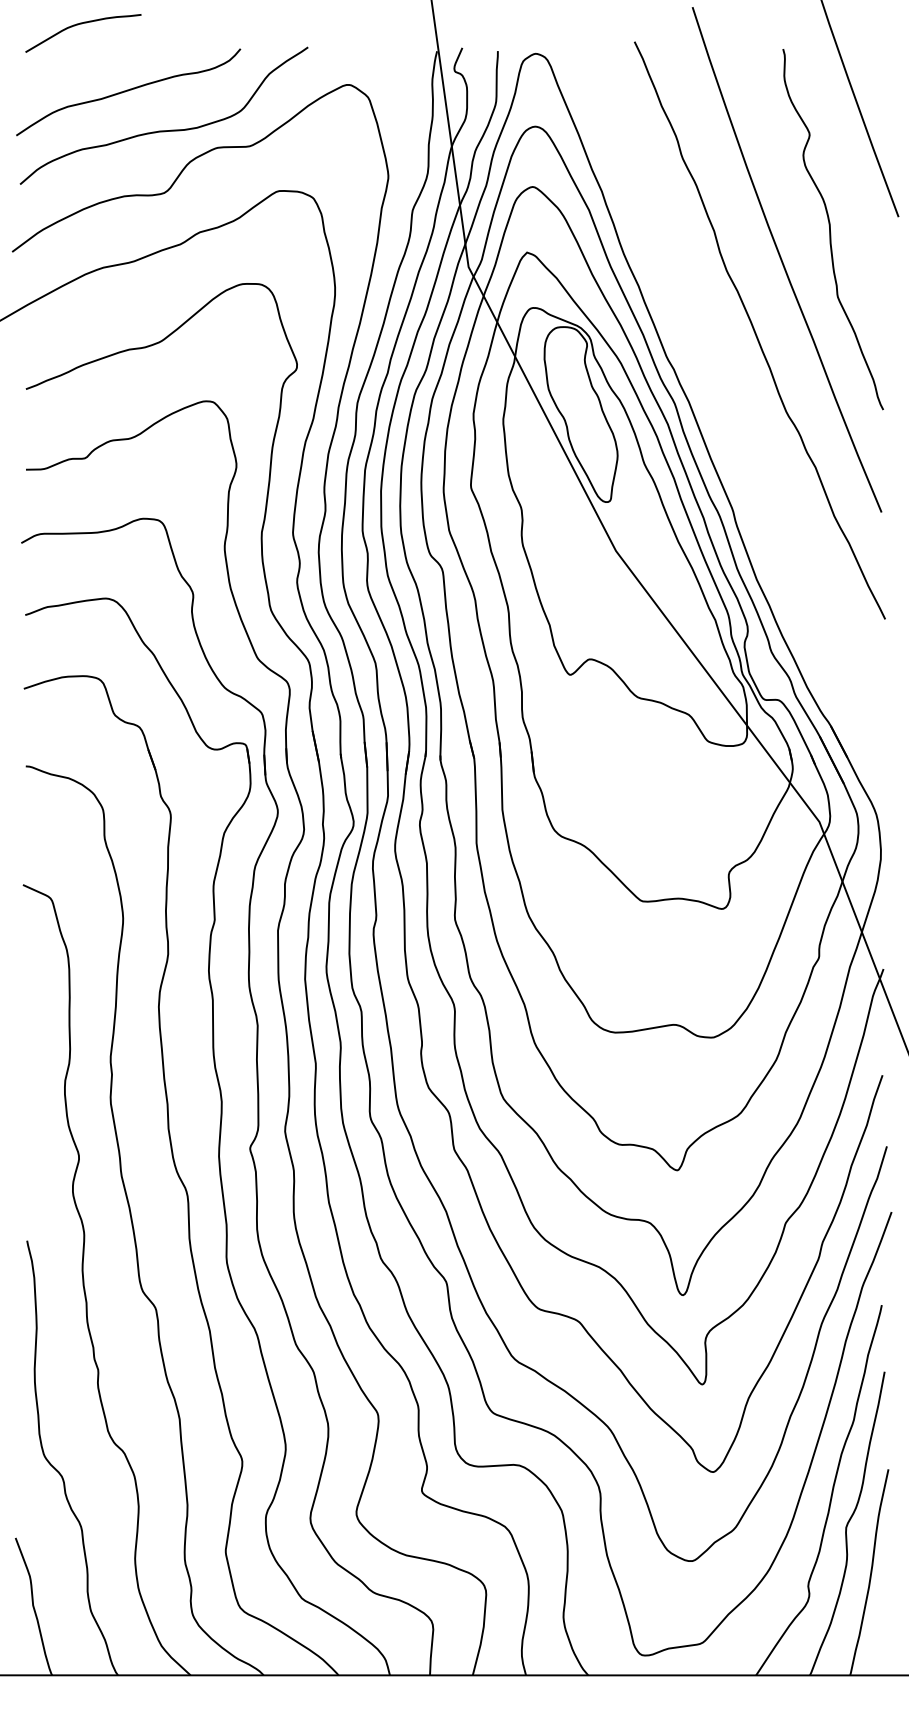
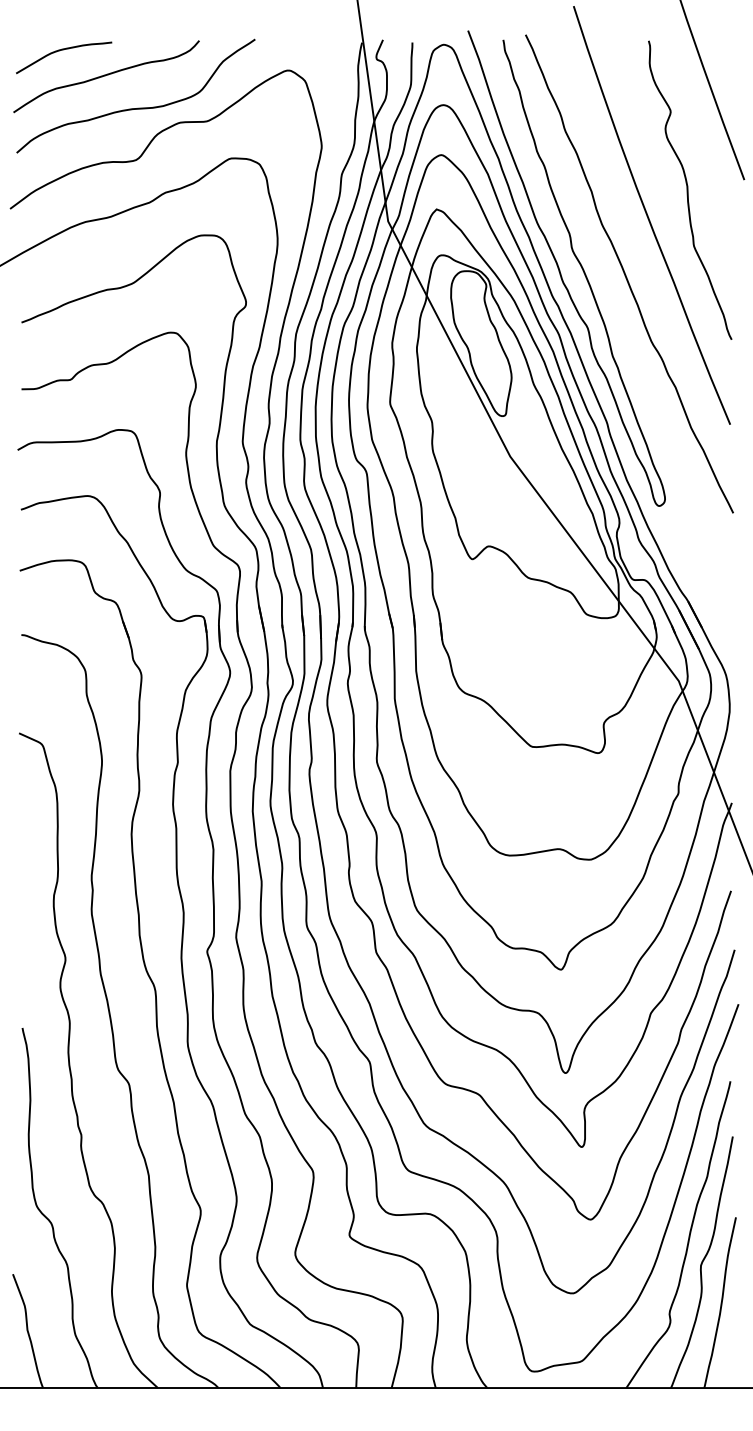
curve: (82, 24) -> (63, 50), moved
curve: (676, 326) -> (560, 270), added

